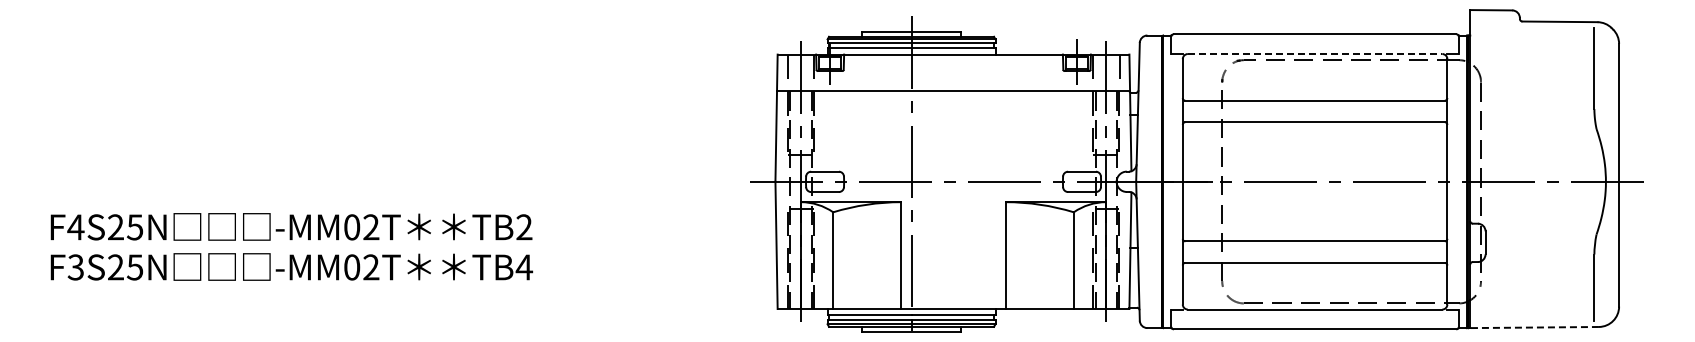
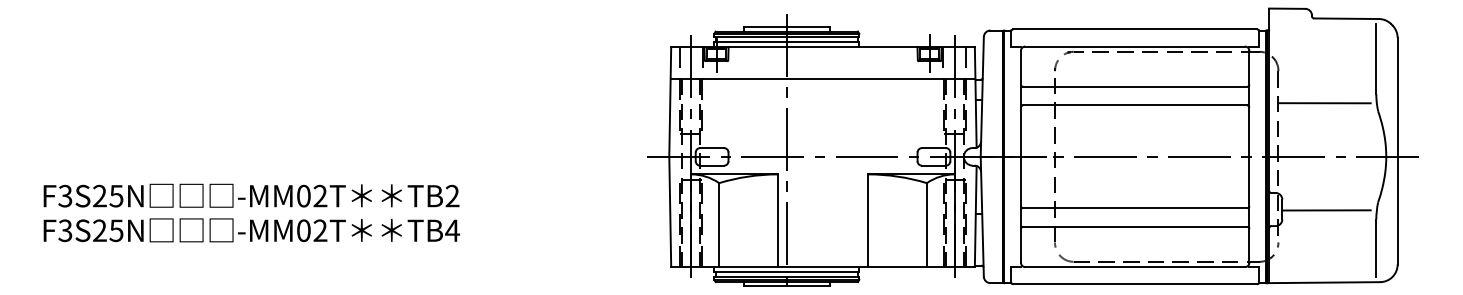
line: (1315, 54) -> (1135, 46), dashed -> solid
line: (1534, 119) -> (1324, 103), added
text: (75, 227) -> (65, 196), F4S25N -> F3S25N
line: (1536, 243) -> (1326, 210), added
line: (1534, 327) -> (1324, 282), dashed -> solid

